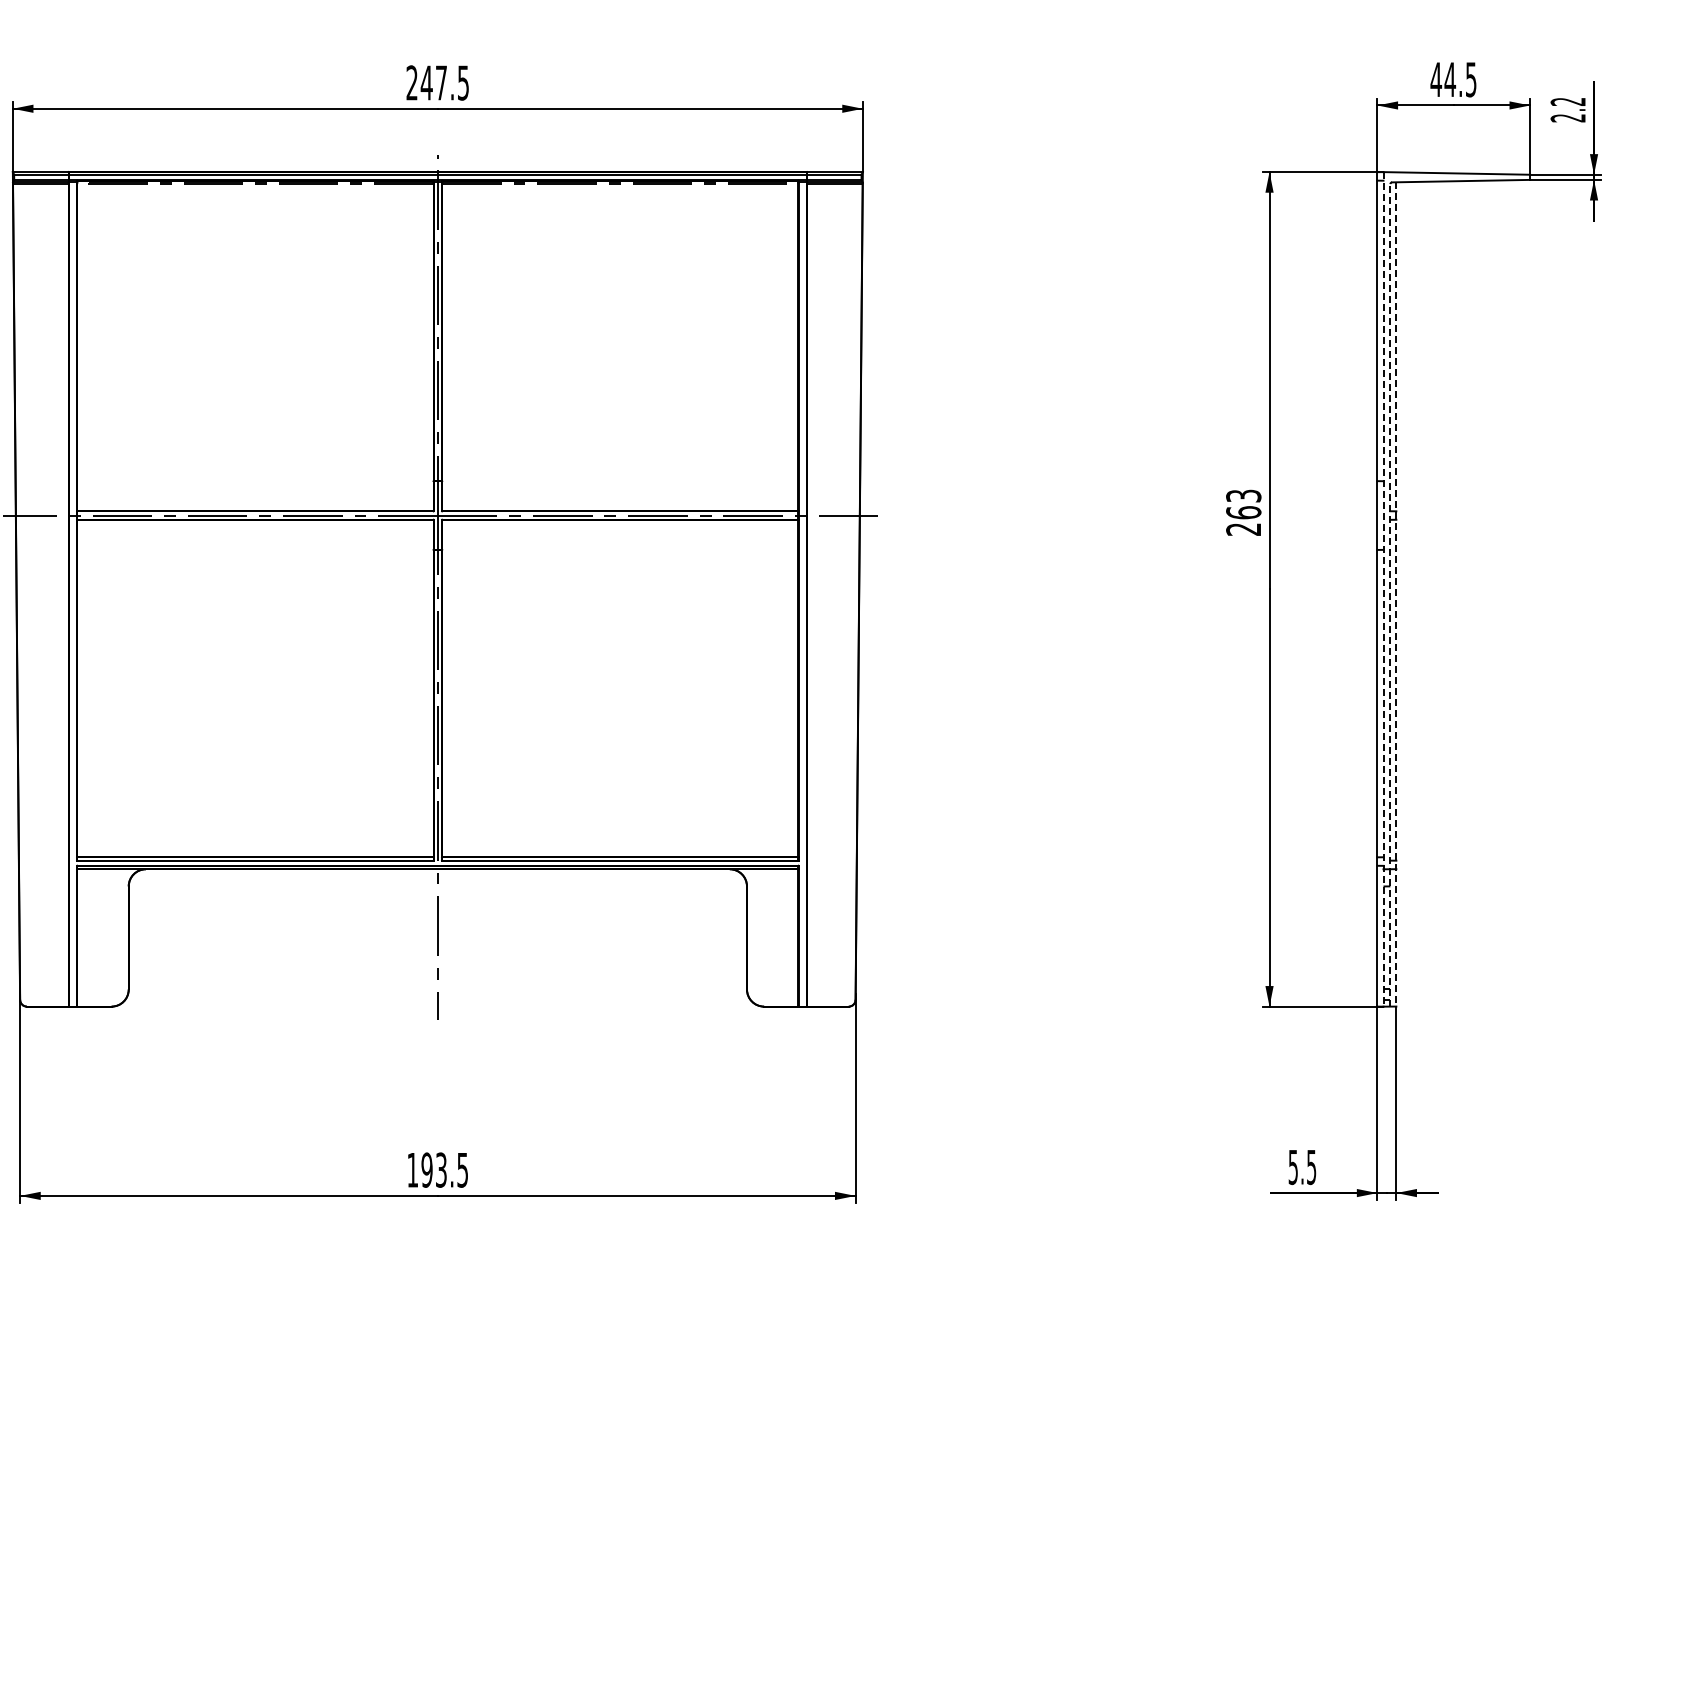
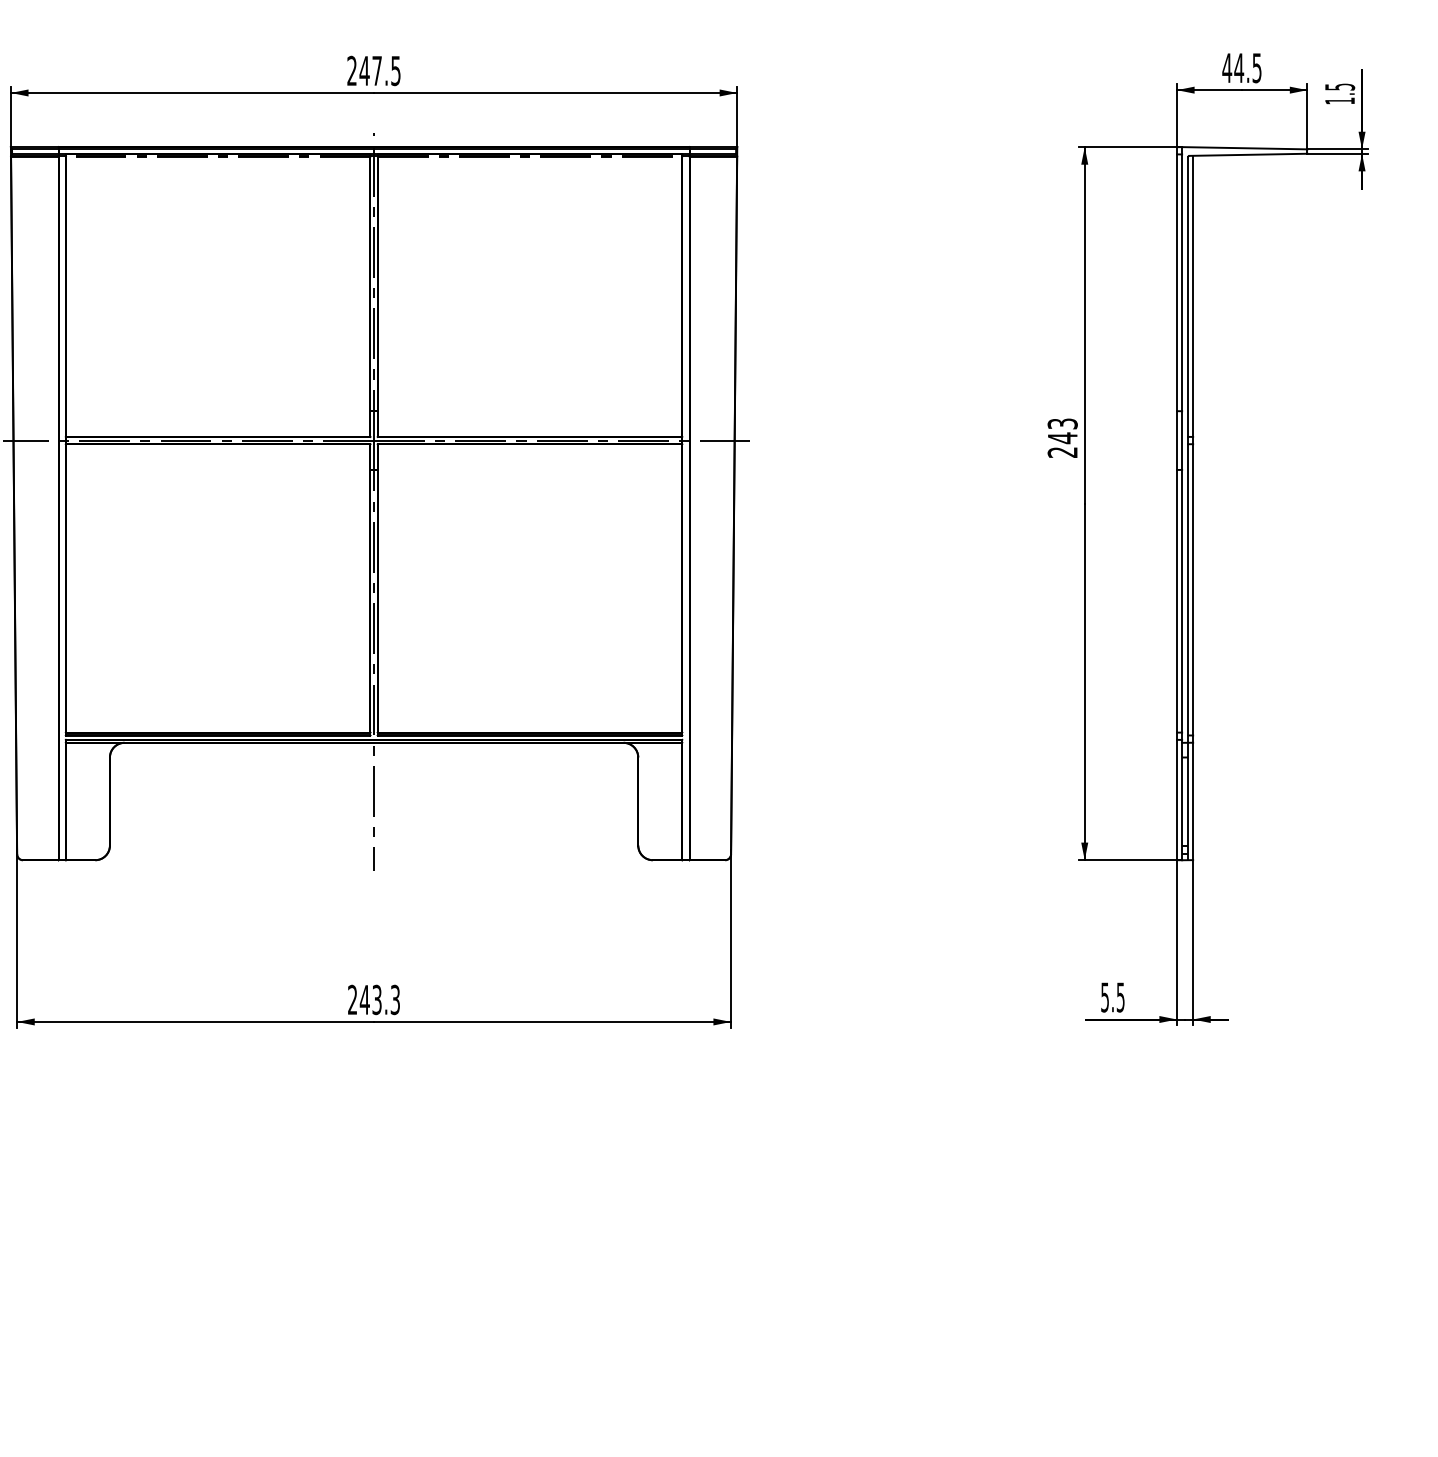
text: (1567, 110) -> (1339, 94), 2.2 -> 1.5
text: (1243, 512) -> (1062, 437), 263 -> 243
line: (1383, 589) -> (1182, 503), dashed -> solid
line: (1390, 594) -> (1188, 508), dashed -> solid
line: (1396, 594) -> (1193, 508), dashed -> solid
text: (437, 1169) -> (373, 999), 193.5 -> 243.3

